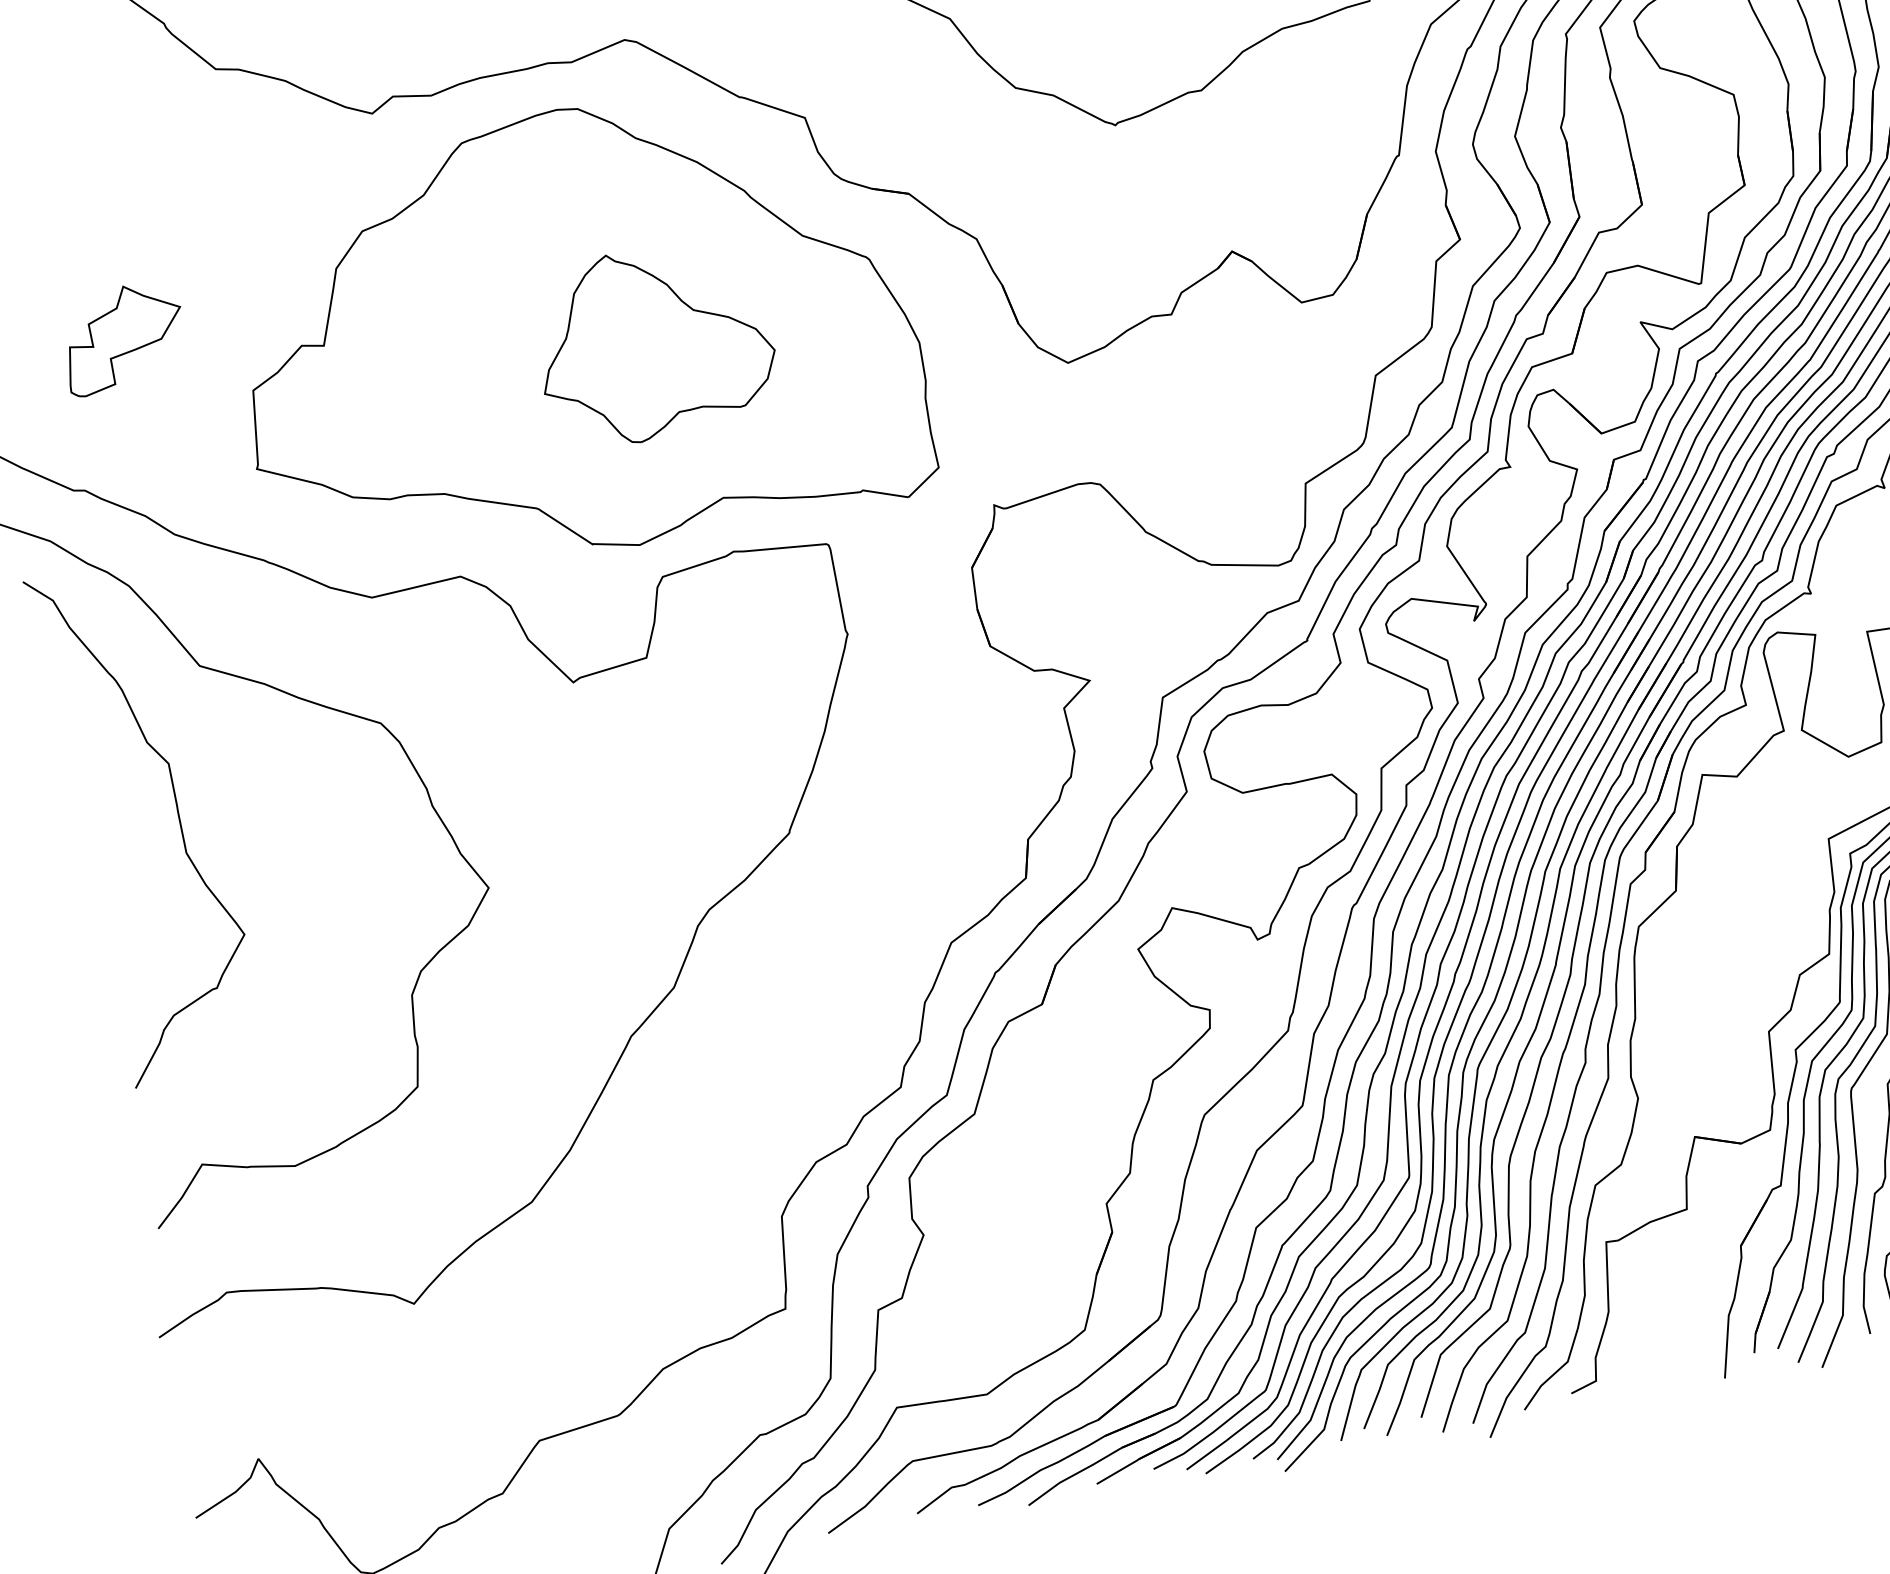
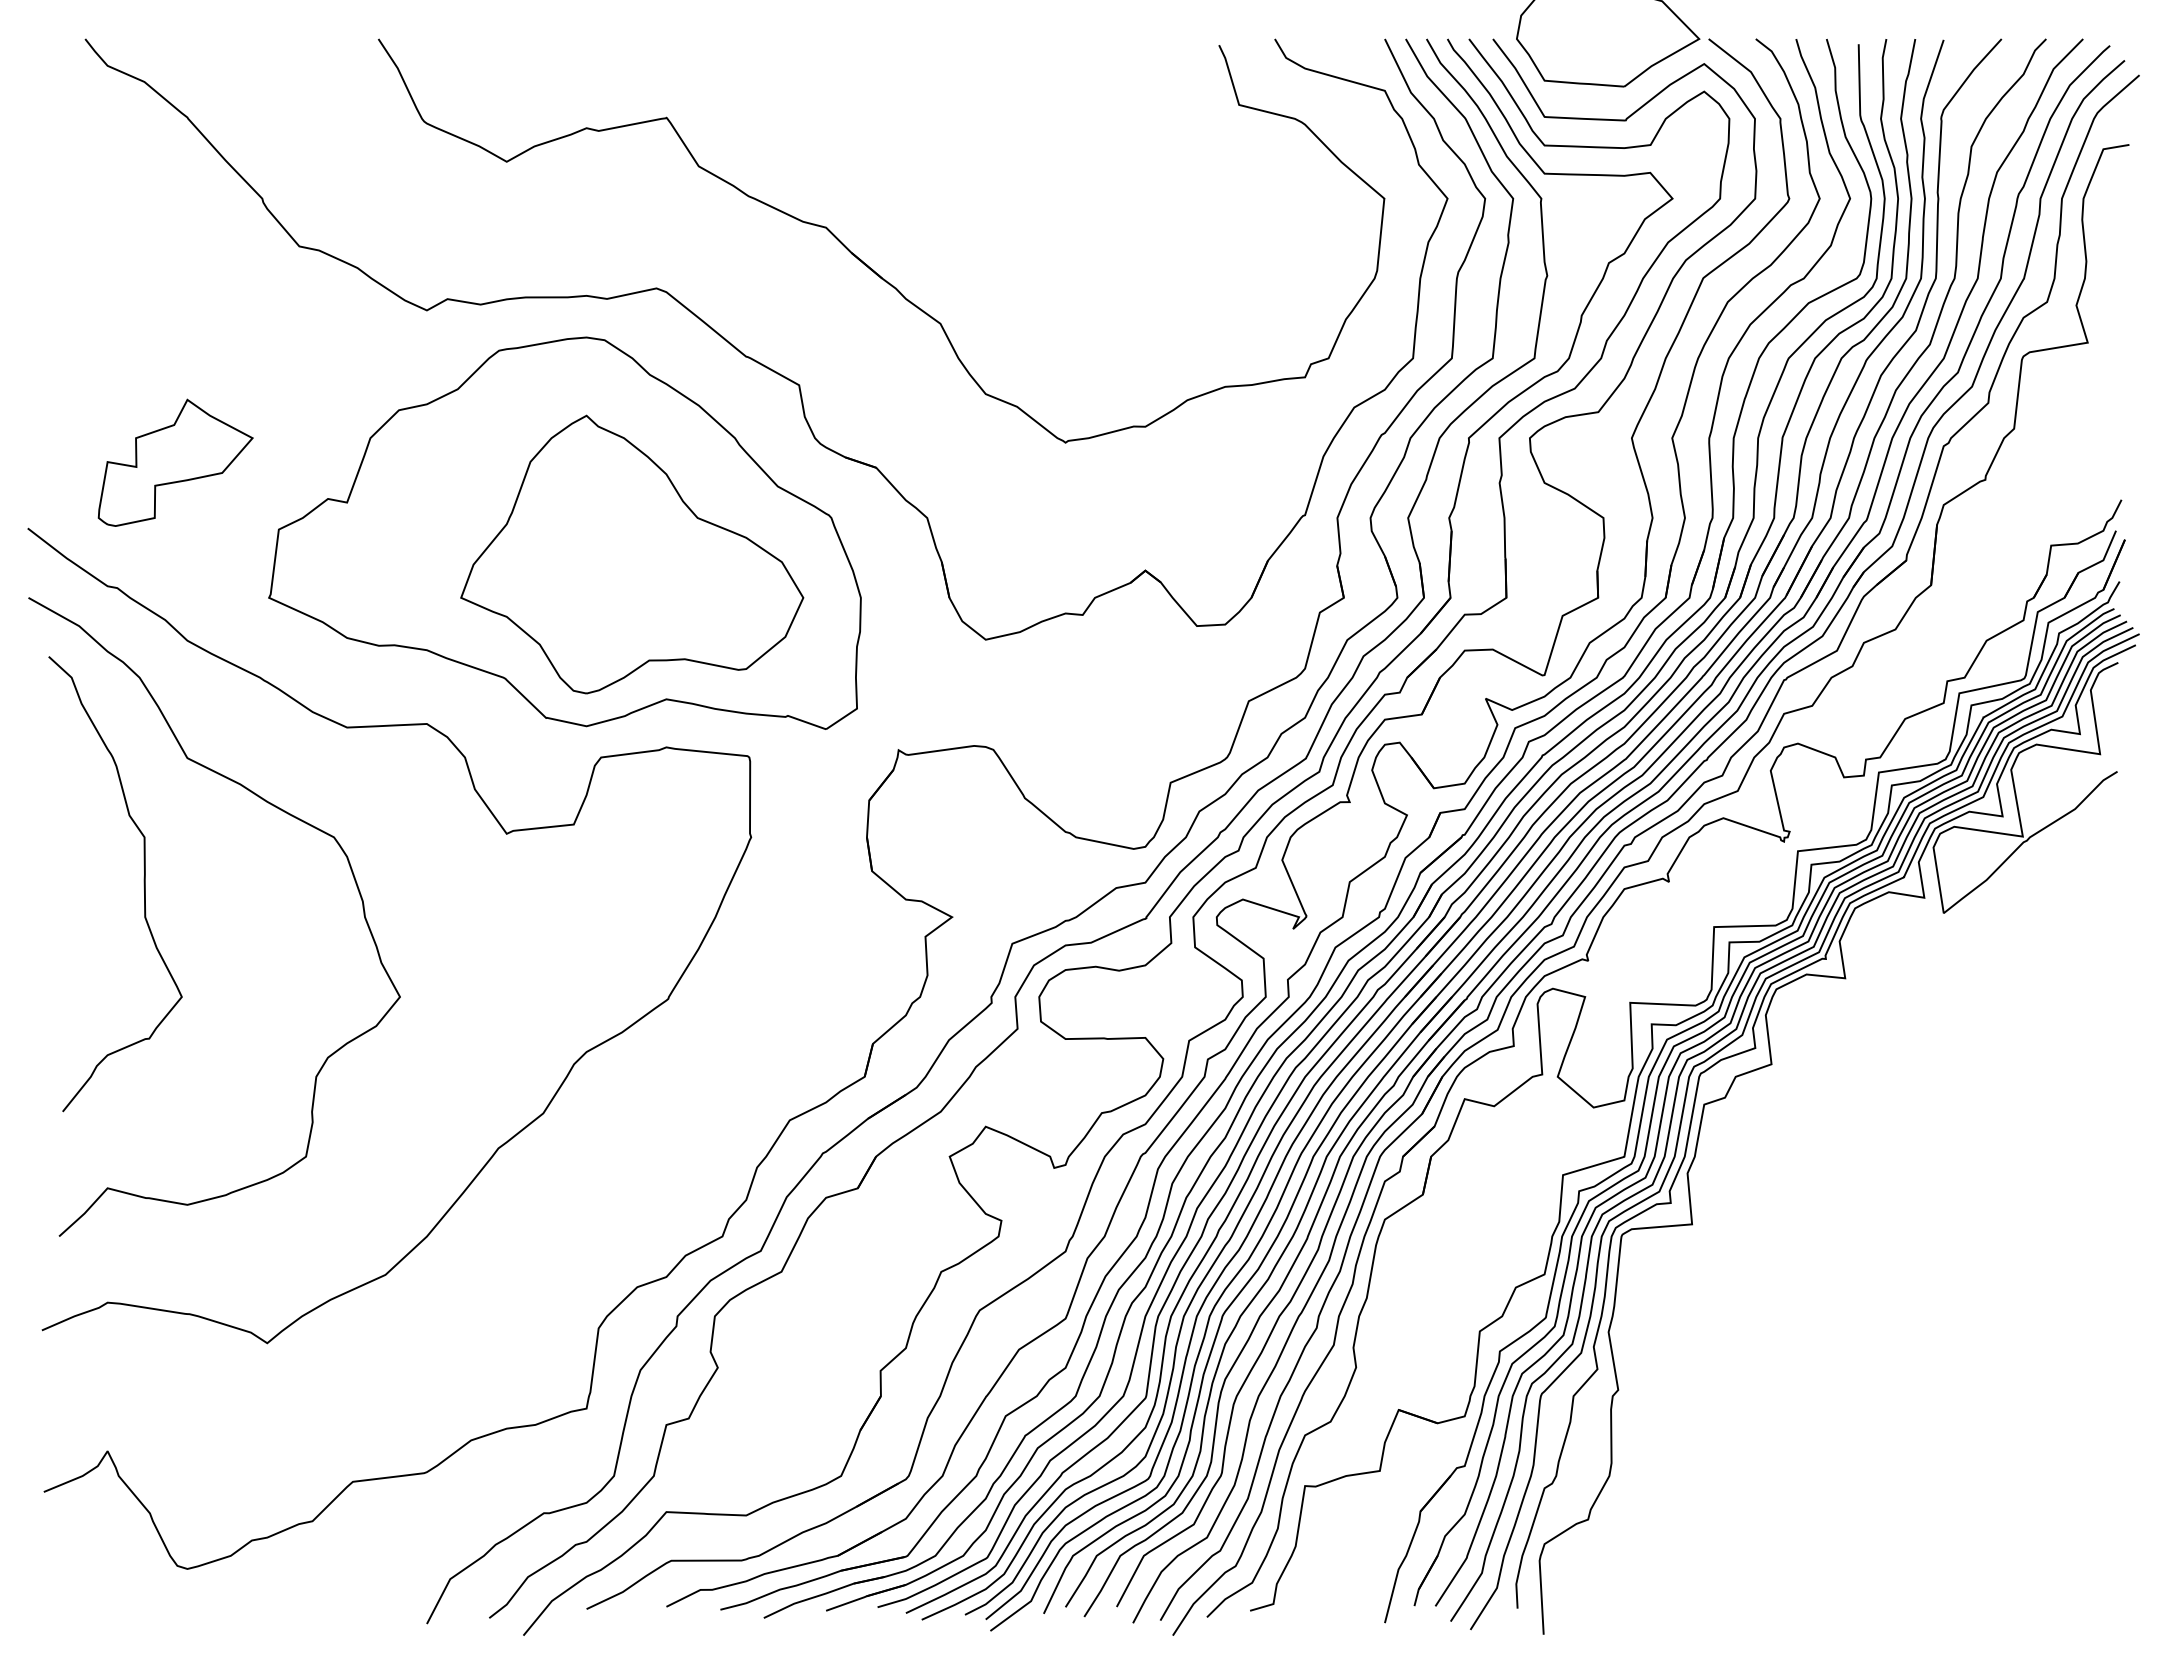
part: (123, 337) -> (175, 462), size x1.43
part: (654, 342) -> (632, 554), size x1.67

